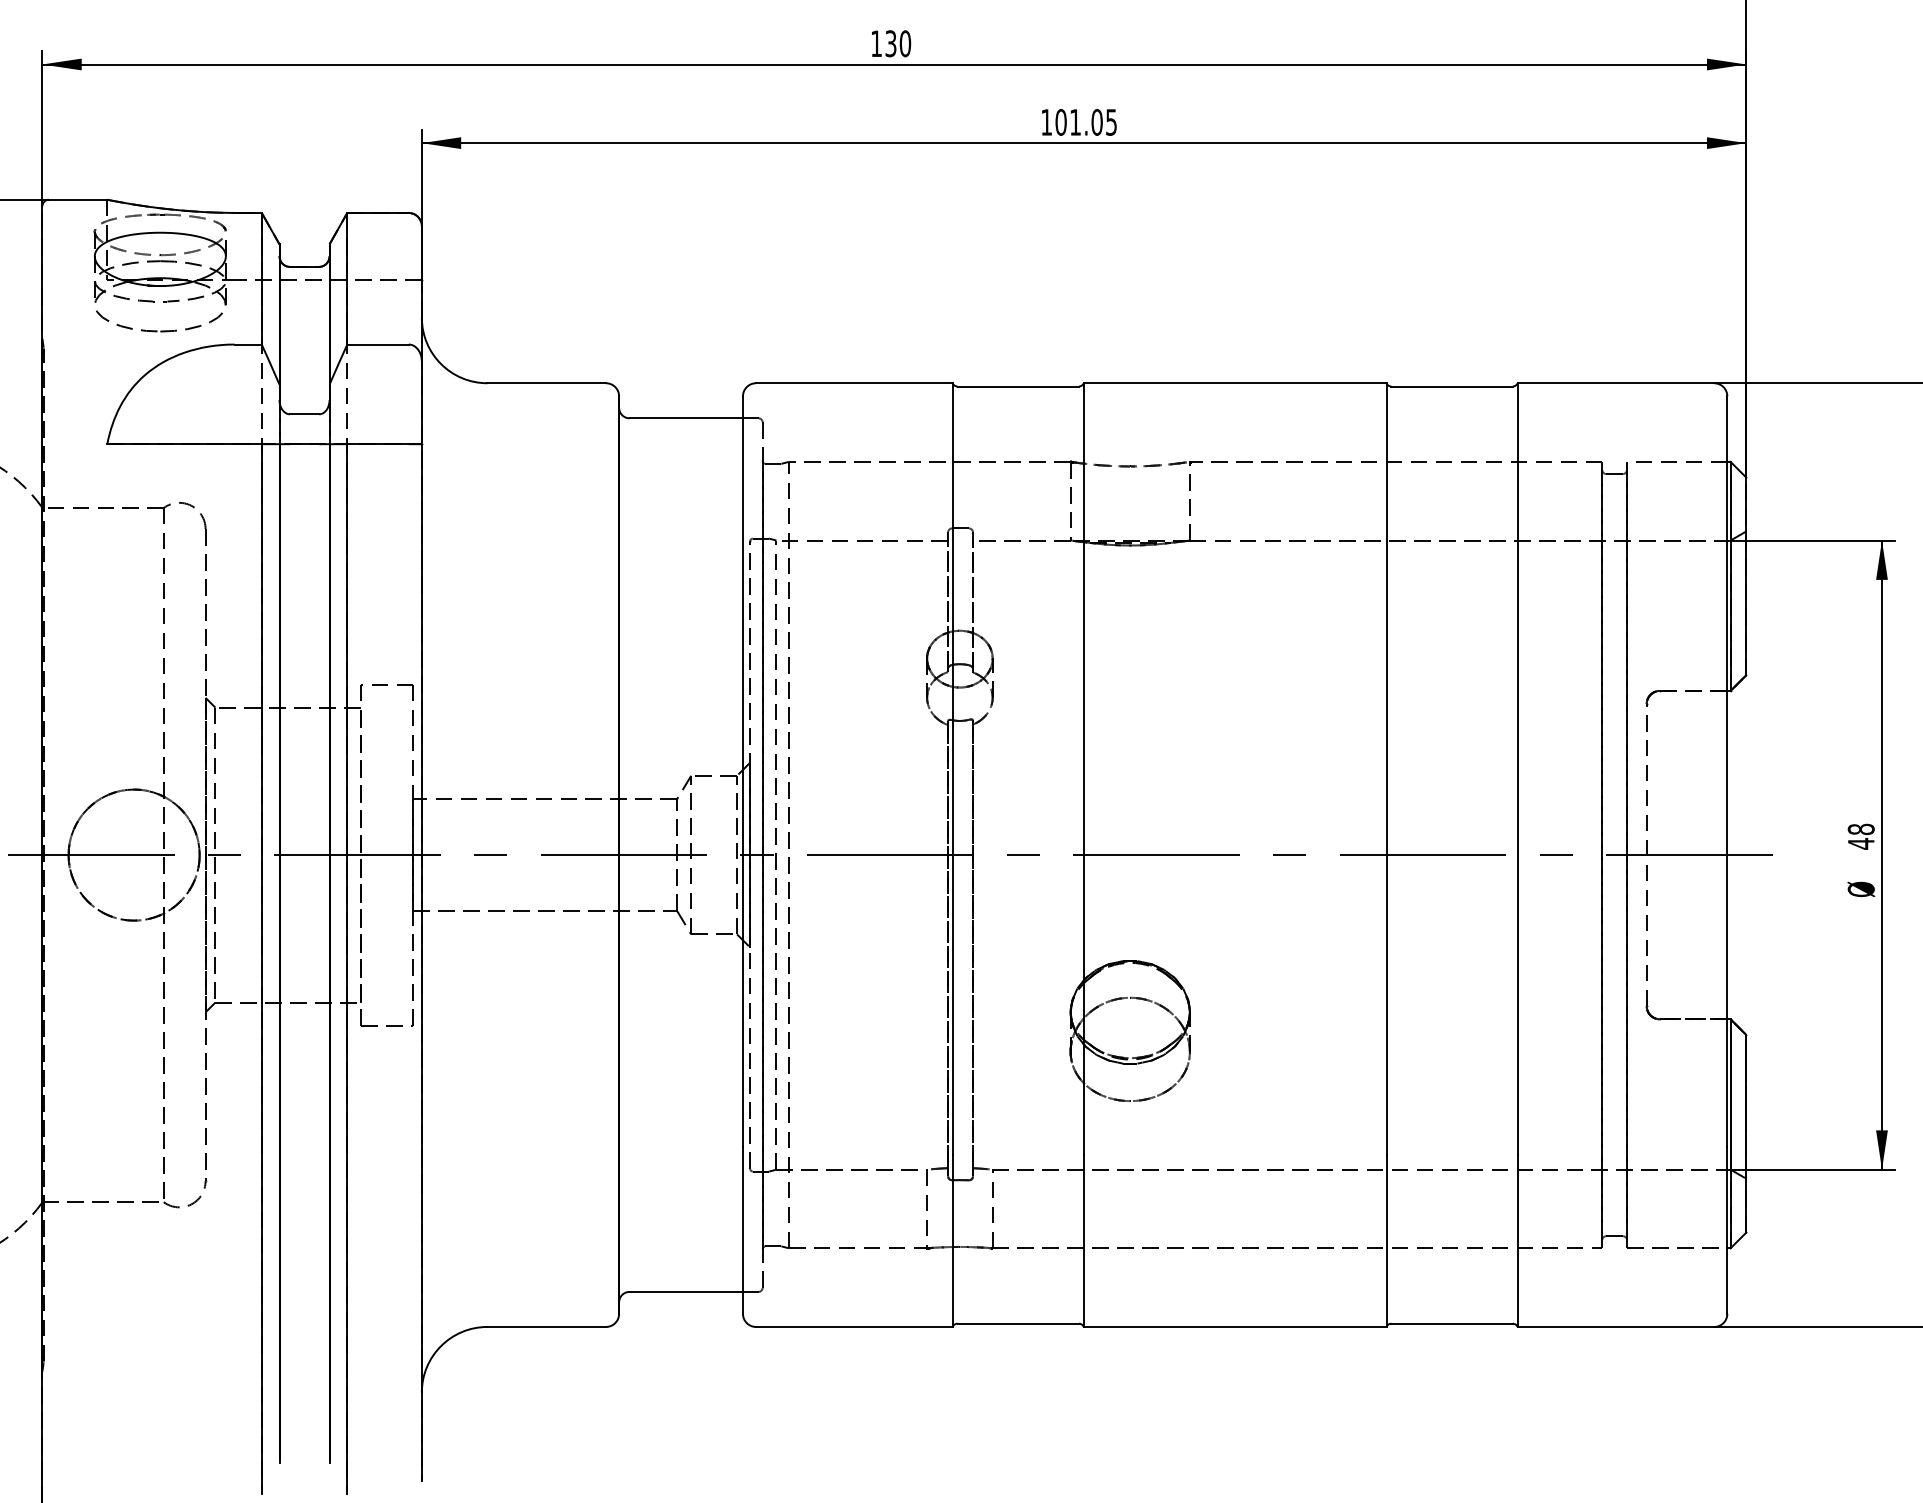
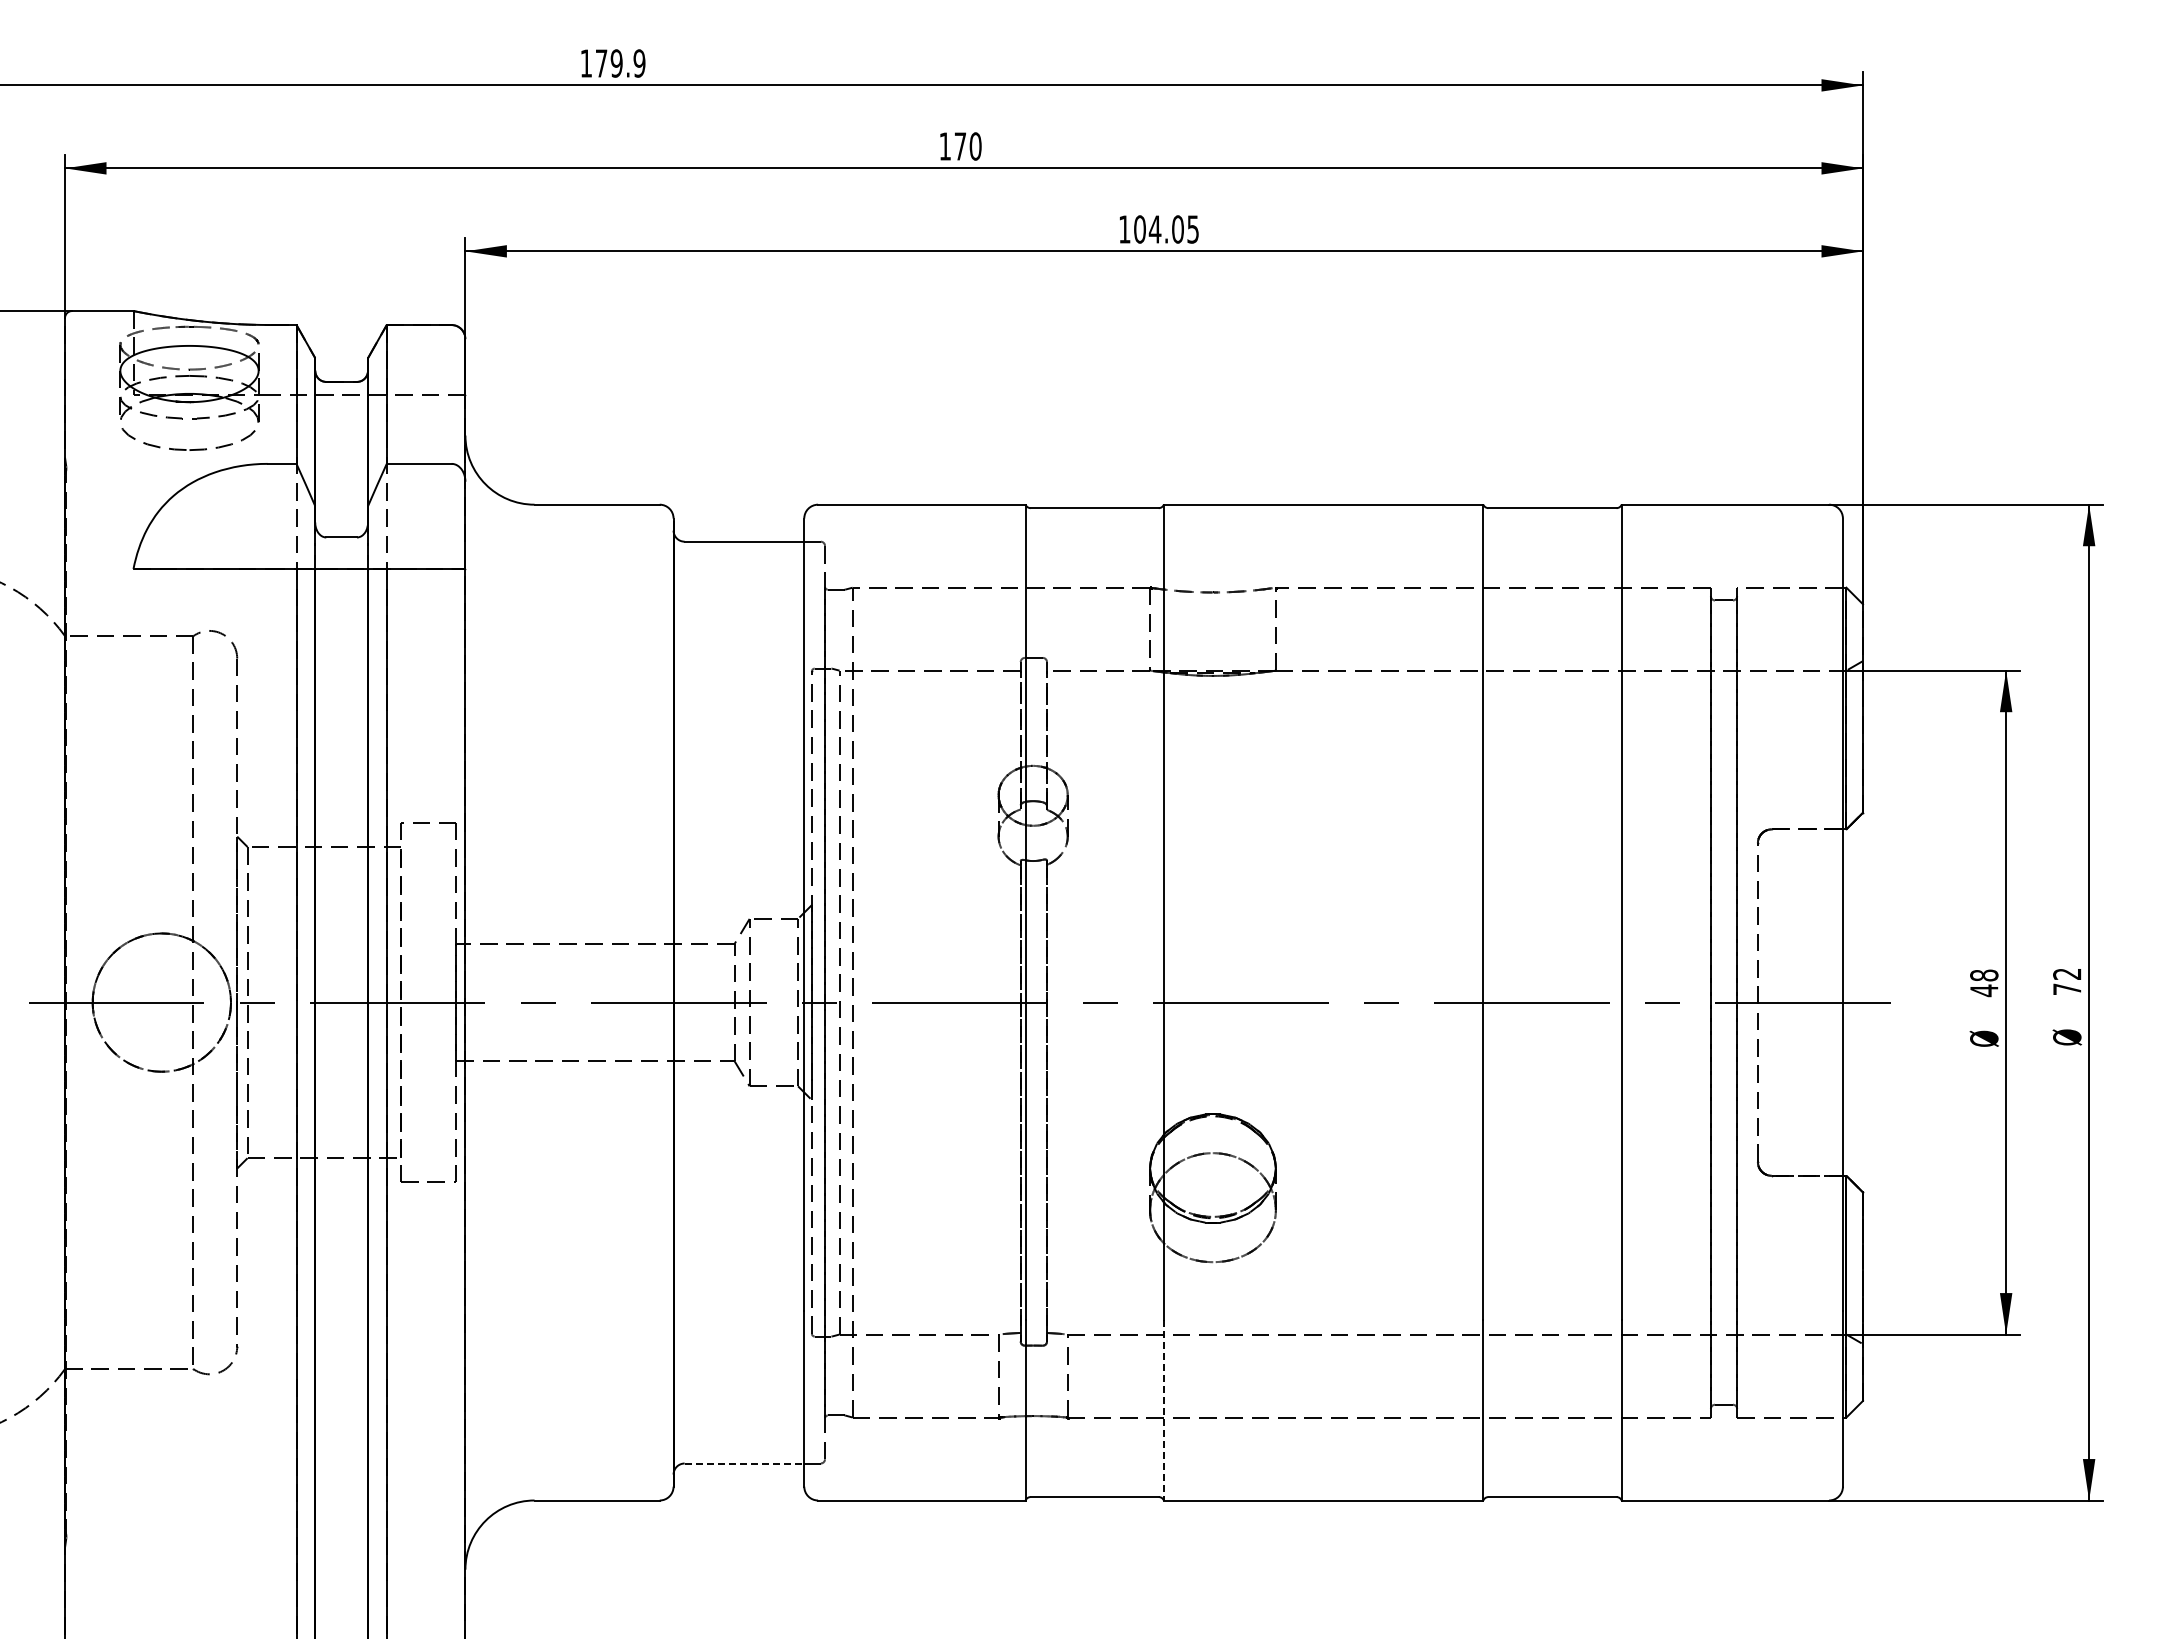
text: (891, 43) -> (960, 146), 130 -> 170
text: (1074, 122) -> (1154, 229), 101.05 -> 104.05
line: (1083, 1241) -> (1163, 1410), solid -> dashed
line: (686, 1291) -> (744, 1463), solid -> dashed

